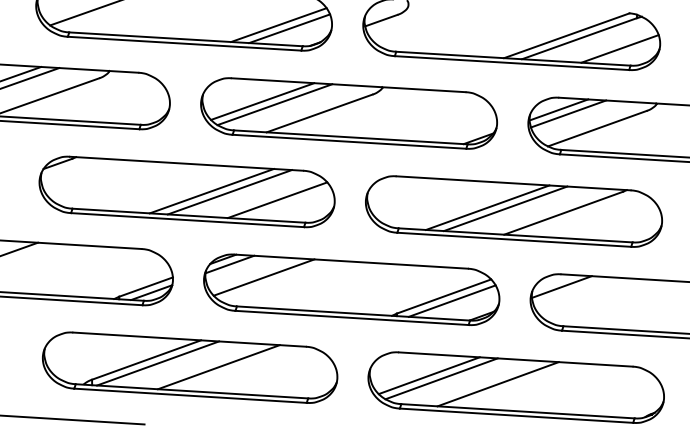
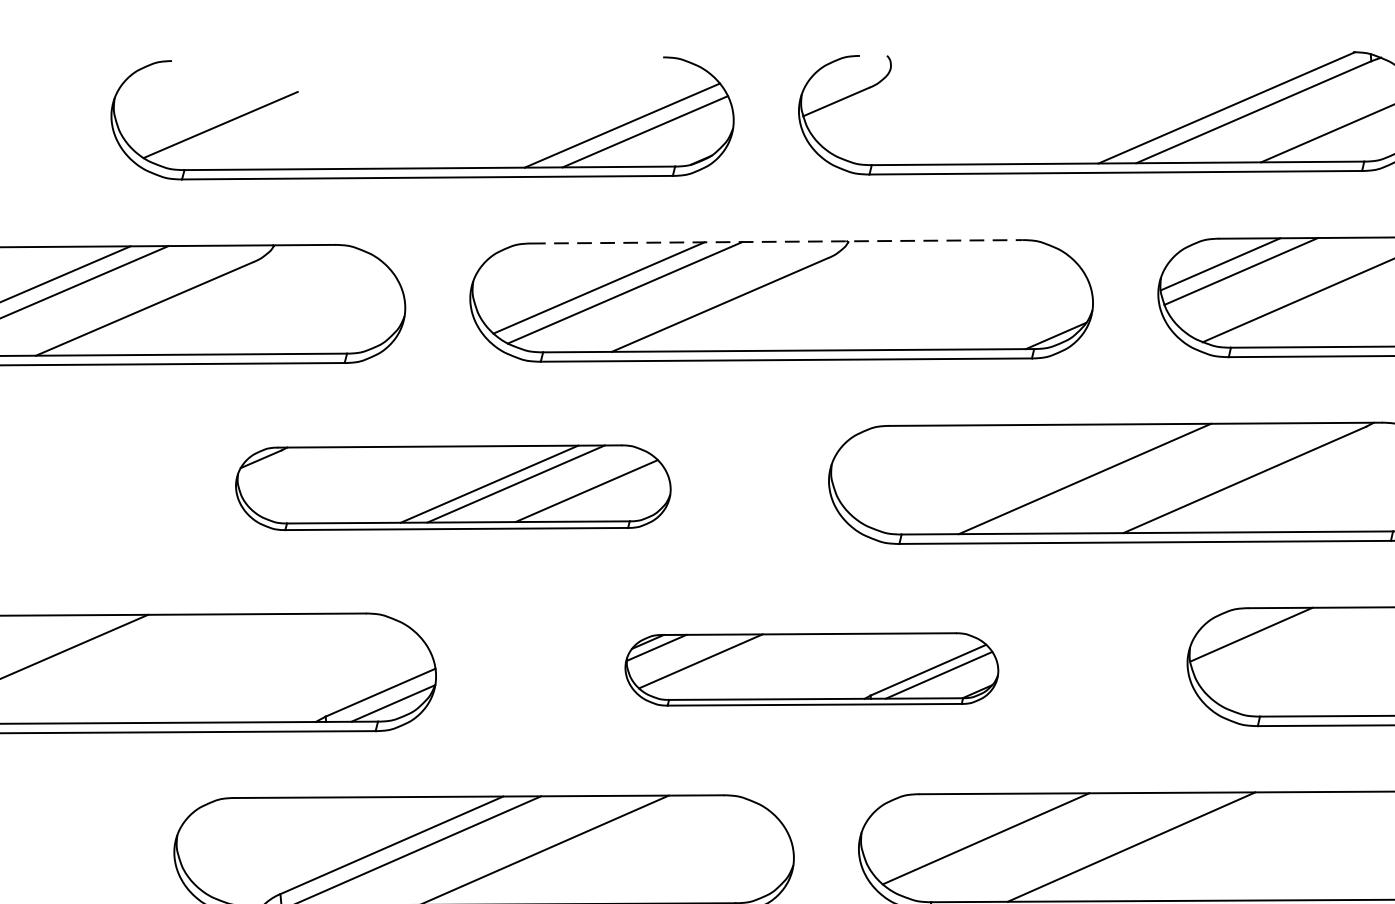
line: (349, 85) -> (778, 242), solid -> dashed
part: (186, 191) -> (452, 486), size x0.7
line: (505, 208) -> (1122, 478), removed
part: (351, 289) -> (811, 669), size x0.6
line: (441, 378) -> (1011, 842), removed

